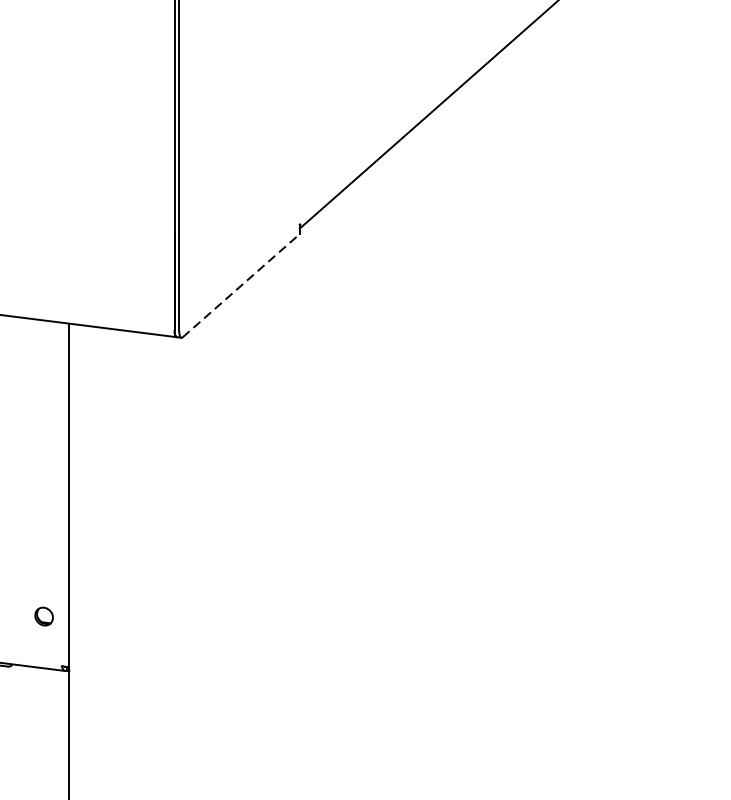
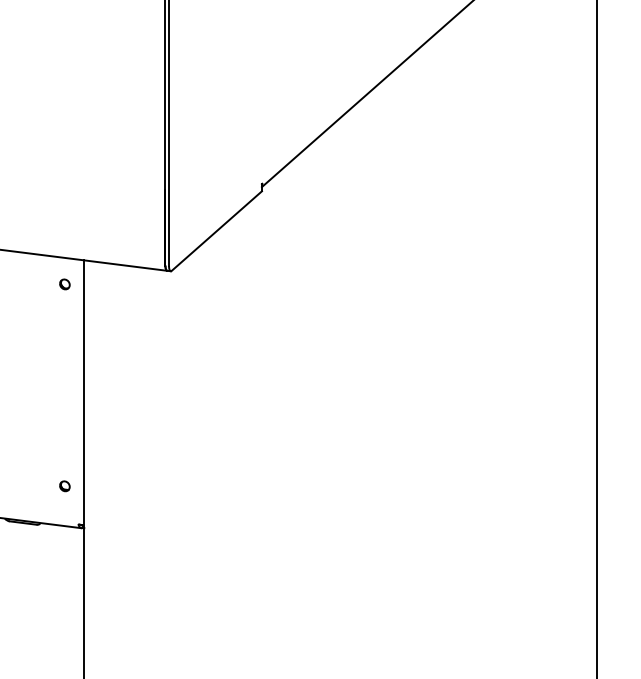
line: (242, 284) -> (217, 230), dashed -> solid
part: (43, 354) -> (64, 284), added
part: (43, 616) -> (64, 486), size x0.71

